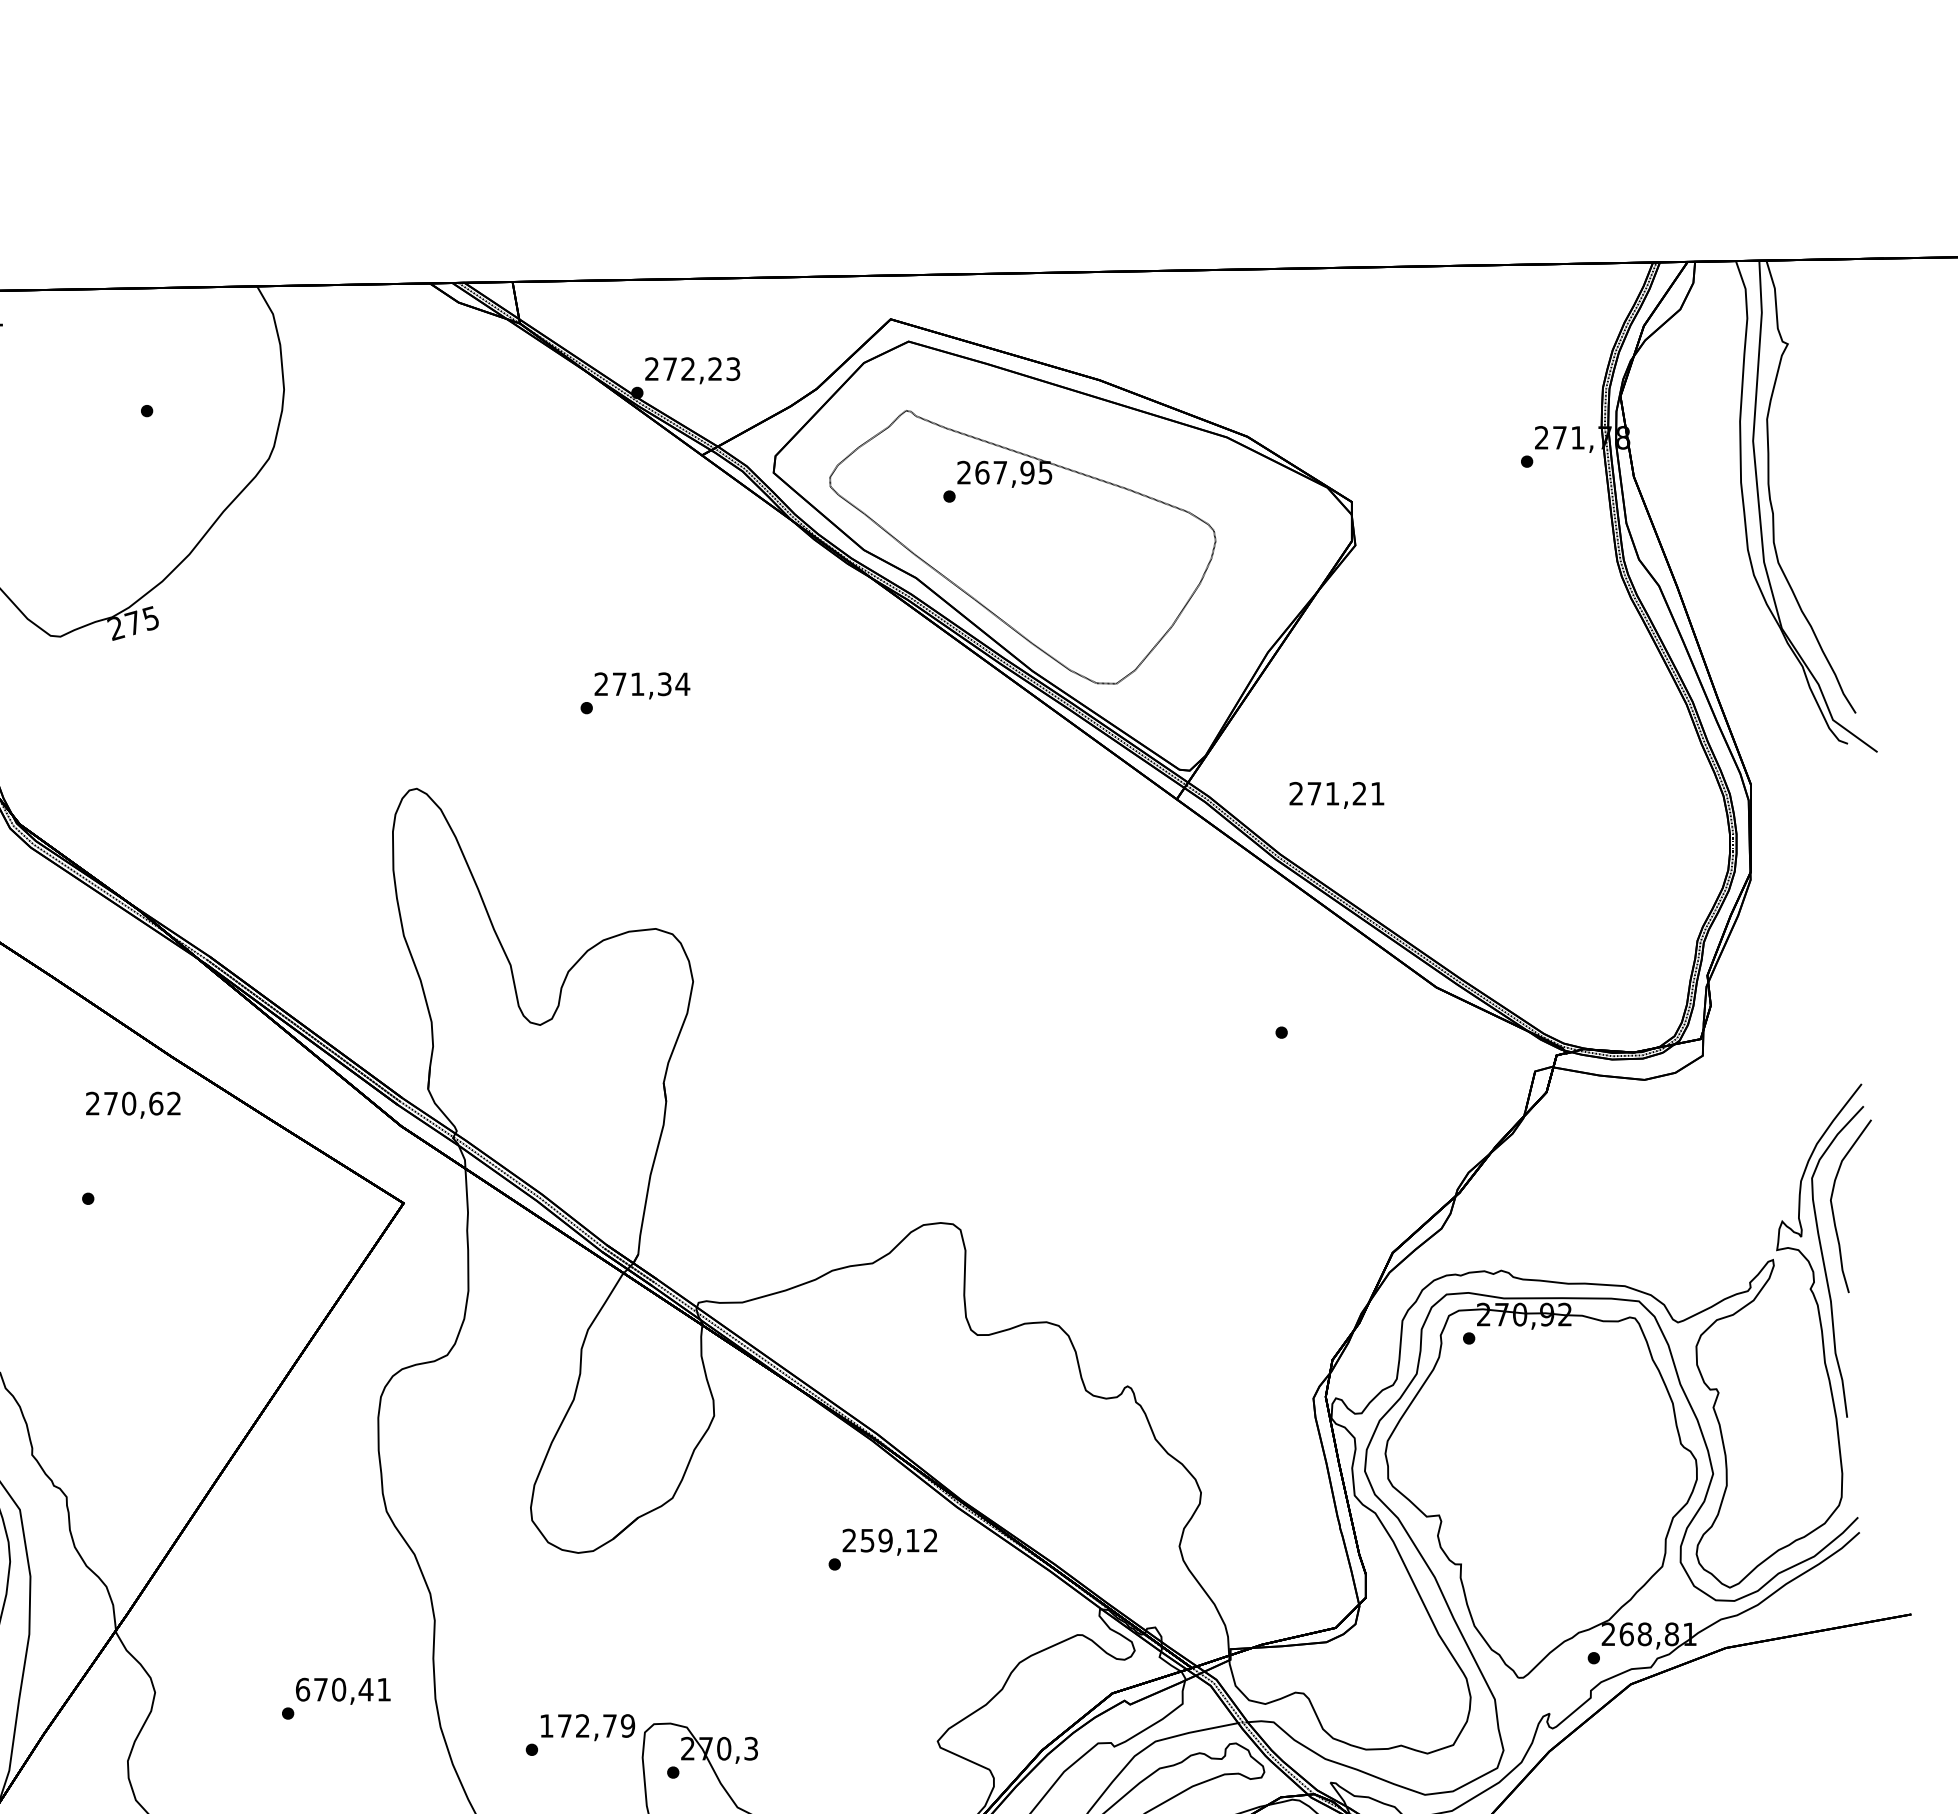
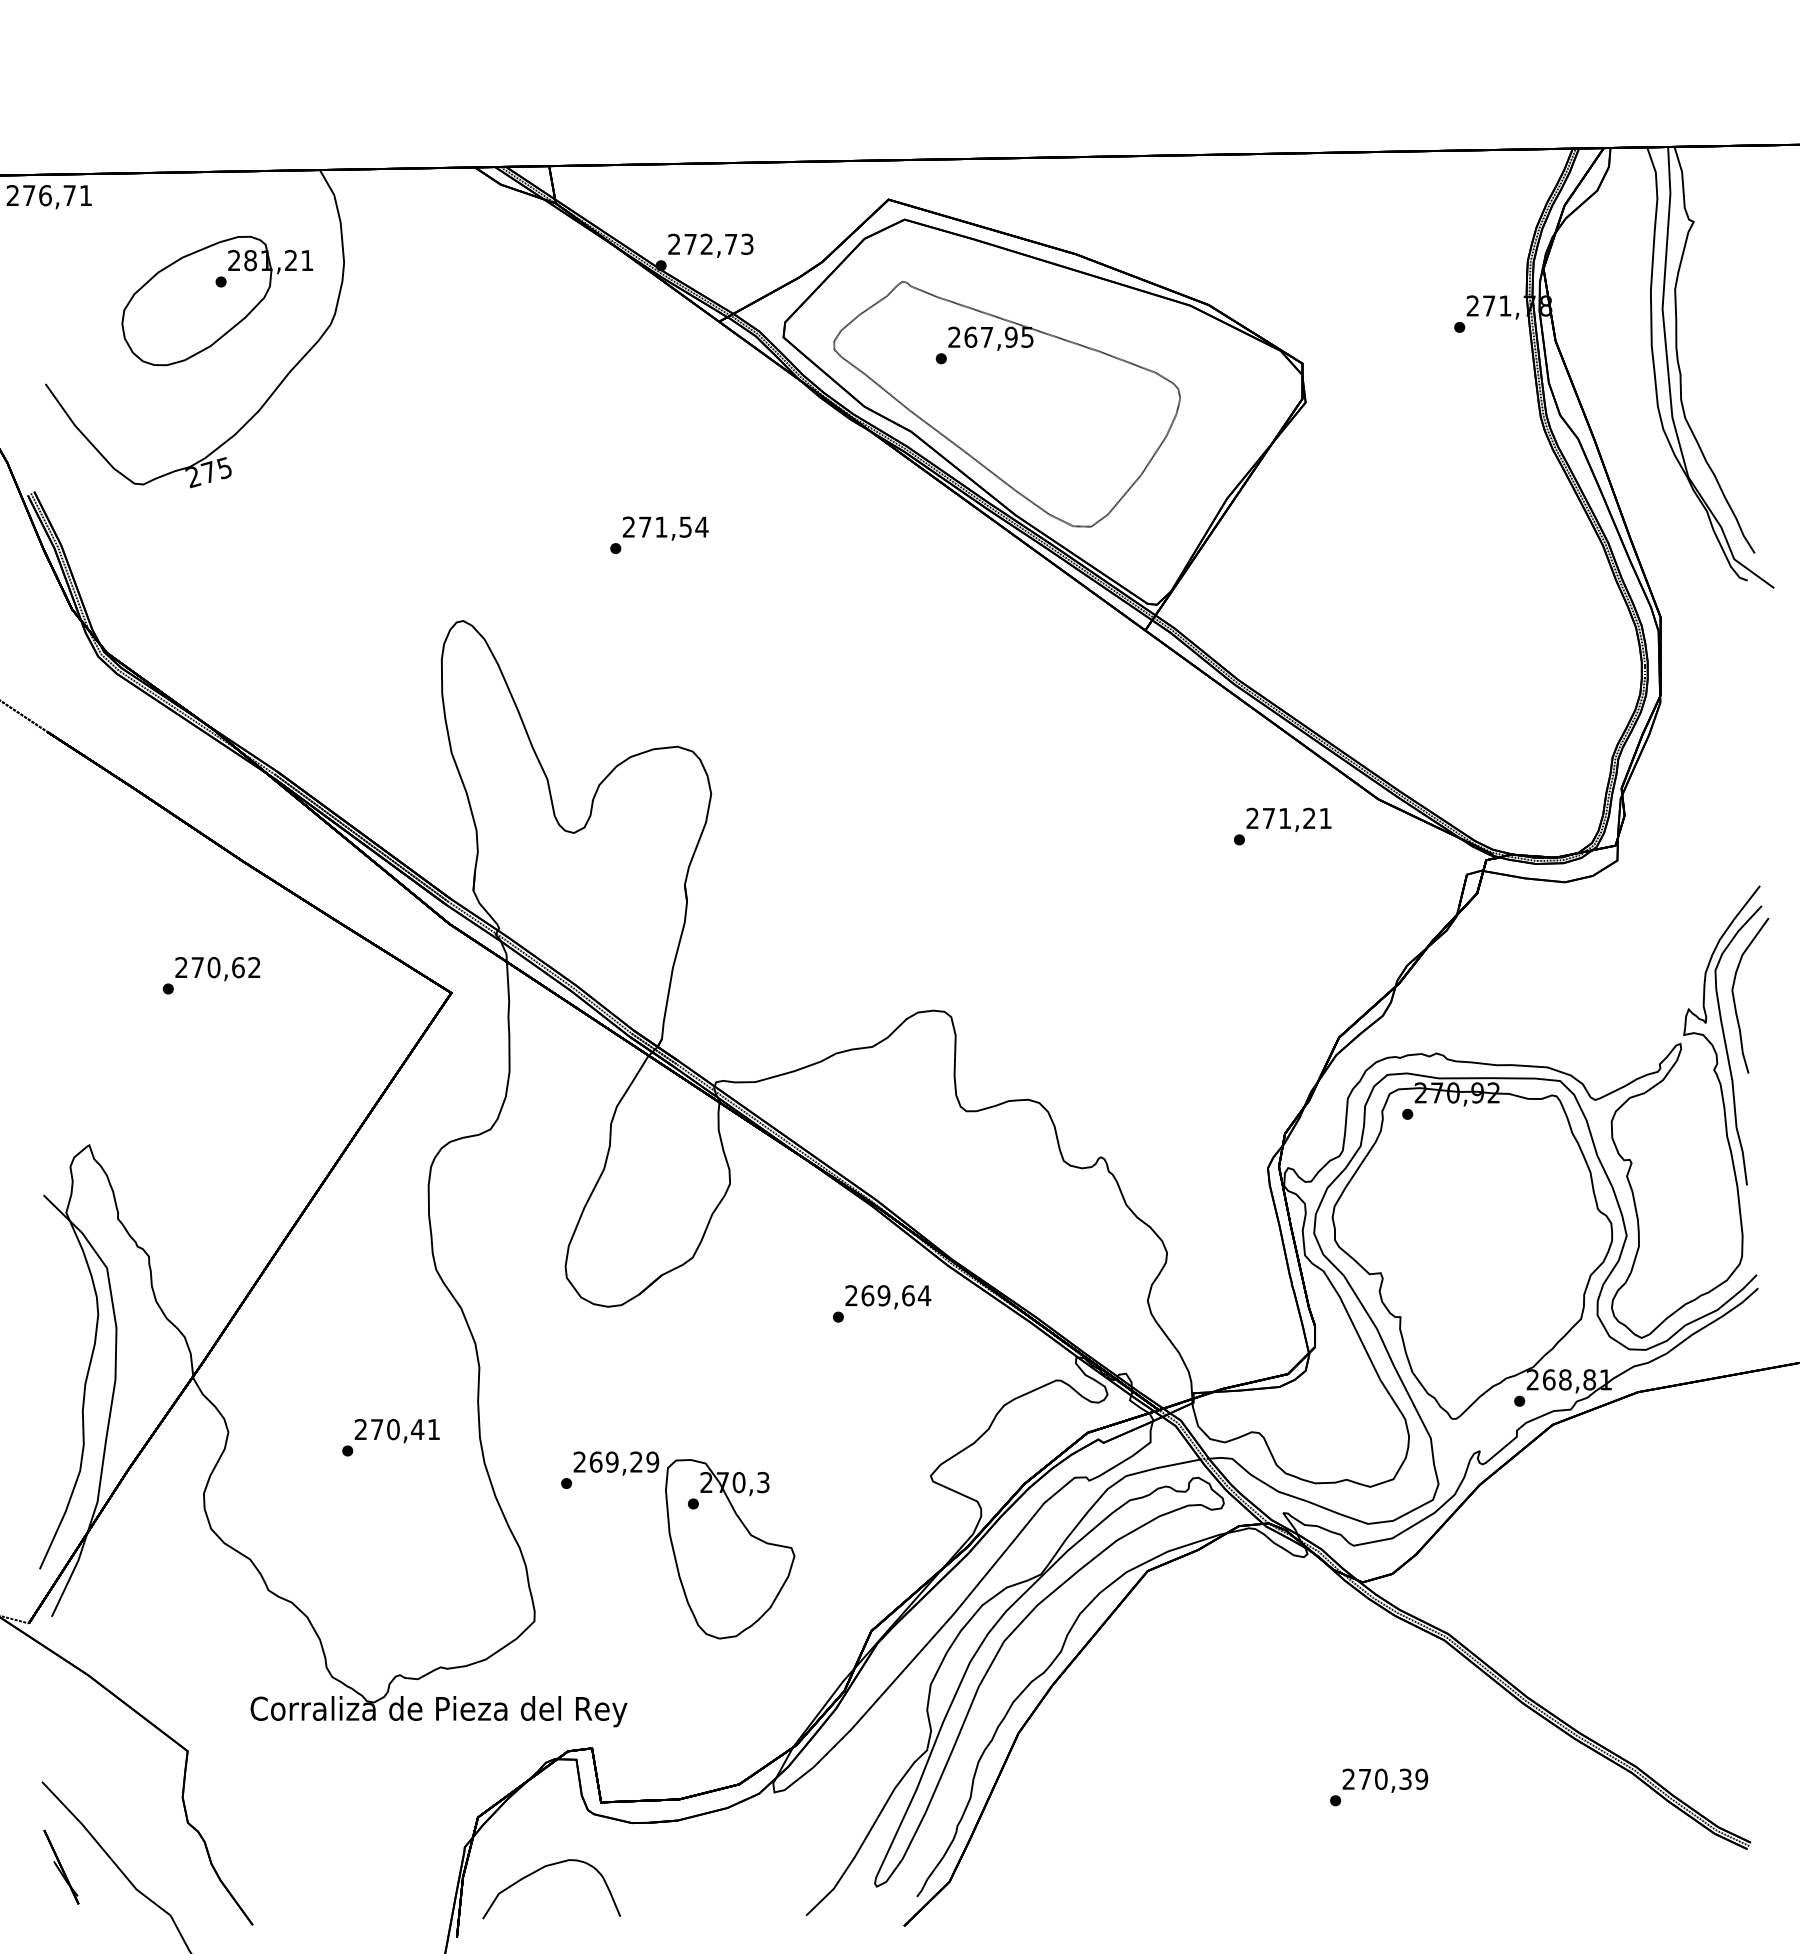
text: (715, 368) -> (731, 243), 272,23 -> 272,73
part: (143, 431) -> (217, 300), added
text: (664, 683) -> (685, 526), 271,34 -> 271,54
text: (1336, 794) -> (1288, 819), moved
text: (132, 1105) -> (217, 969), moved
text: (899, 1540) -> (896, 1295), 259,12 -> 269,64
text: (302, 1689) -> (360, 1429), 670,41 -> 270,41
text: (577, 1725) -> (607, 1461), 172,79 -> 269,29

